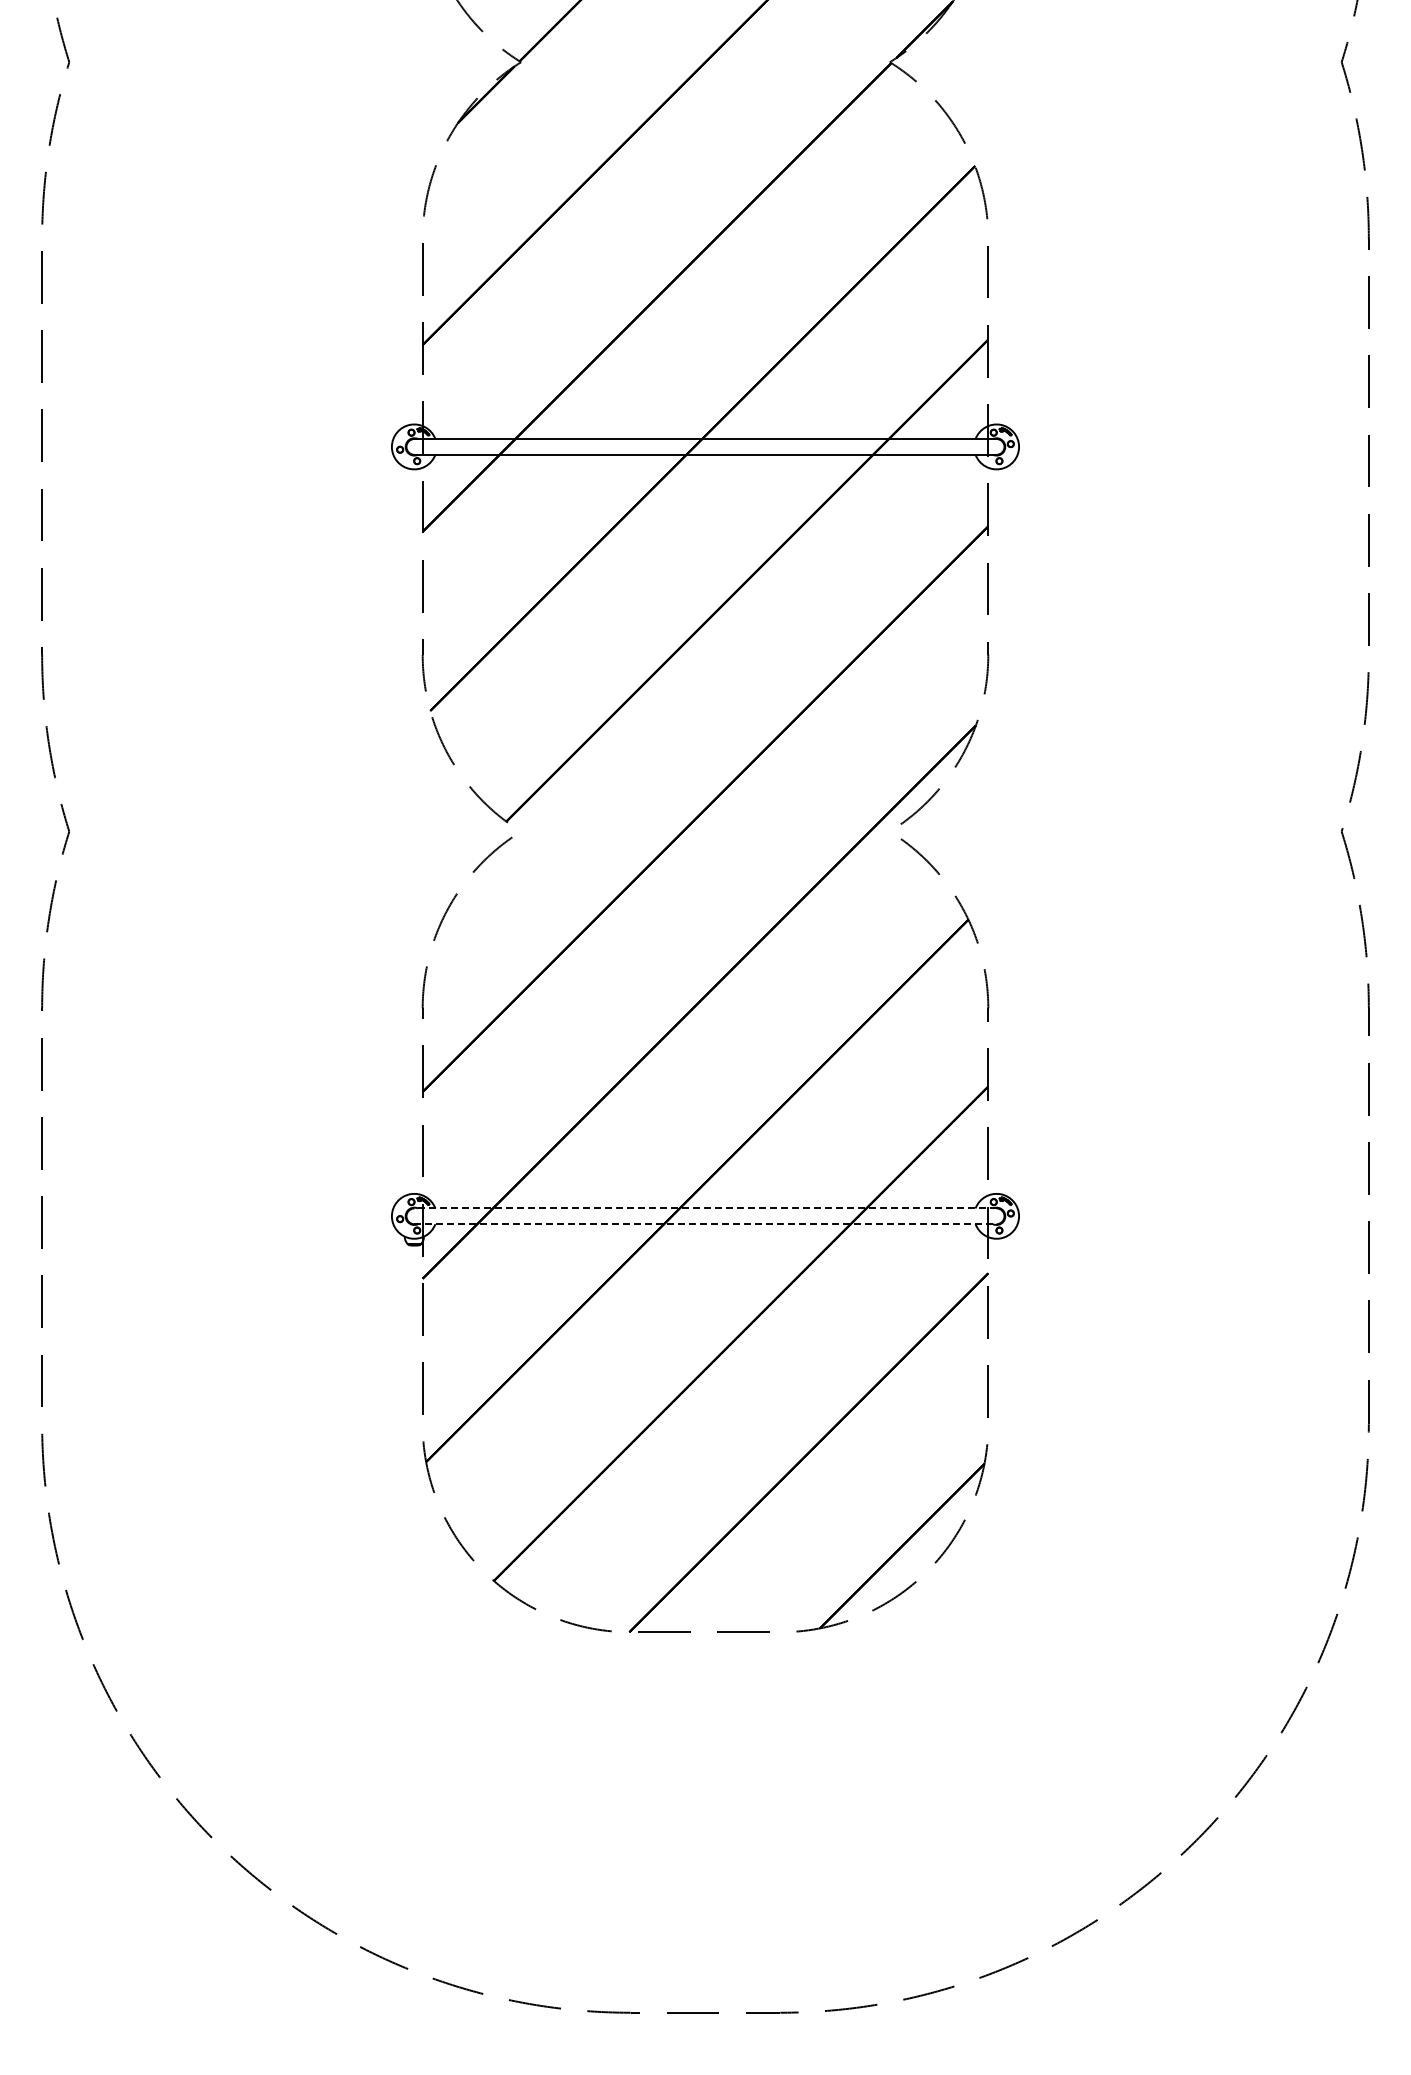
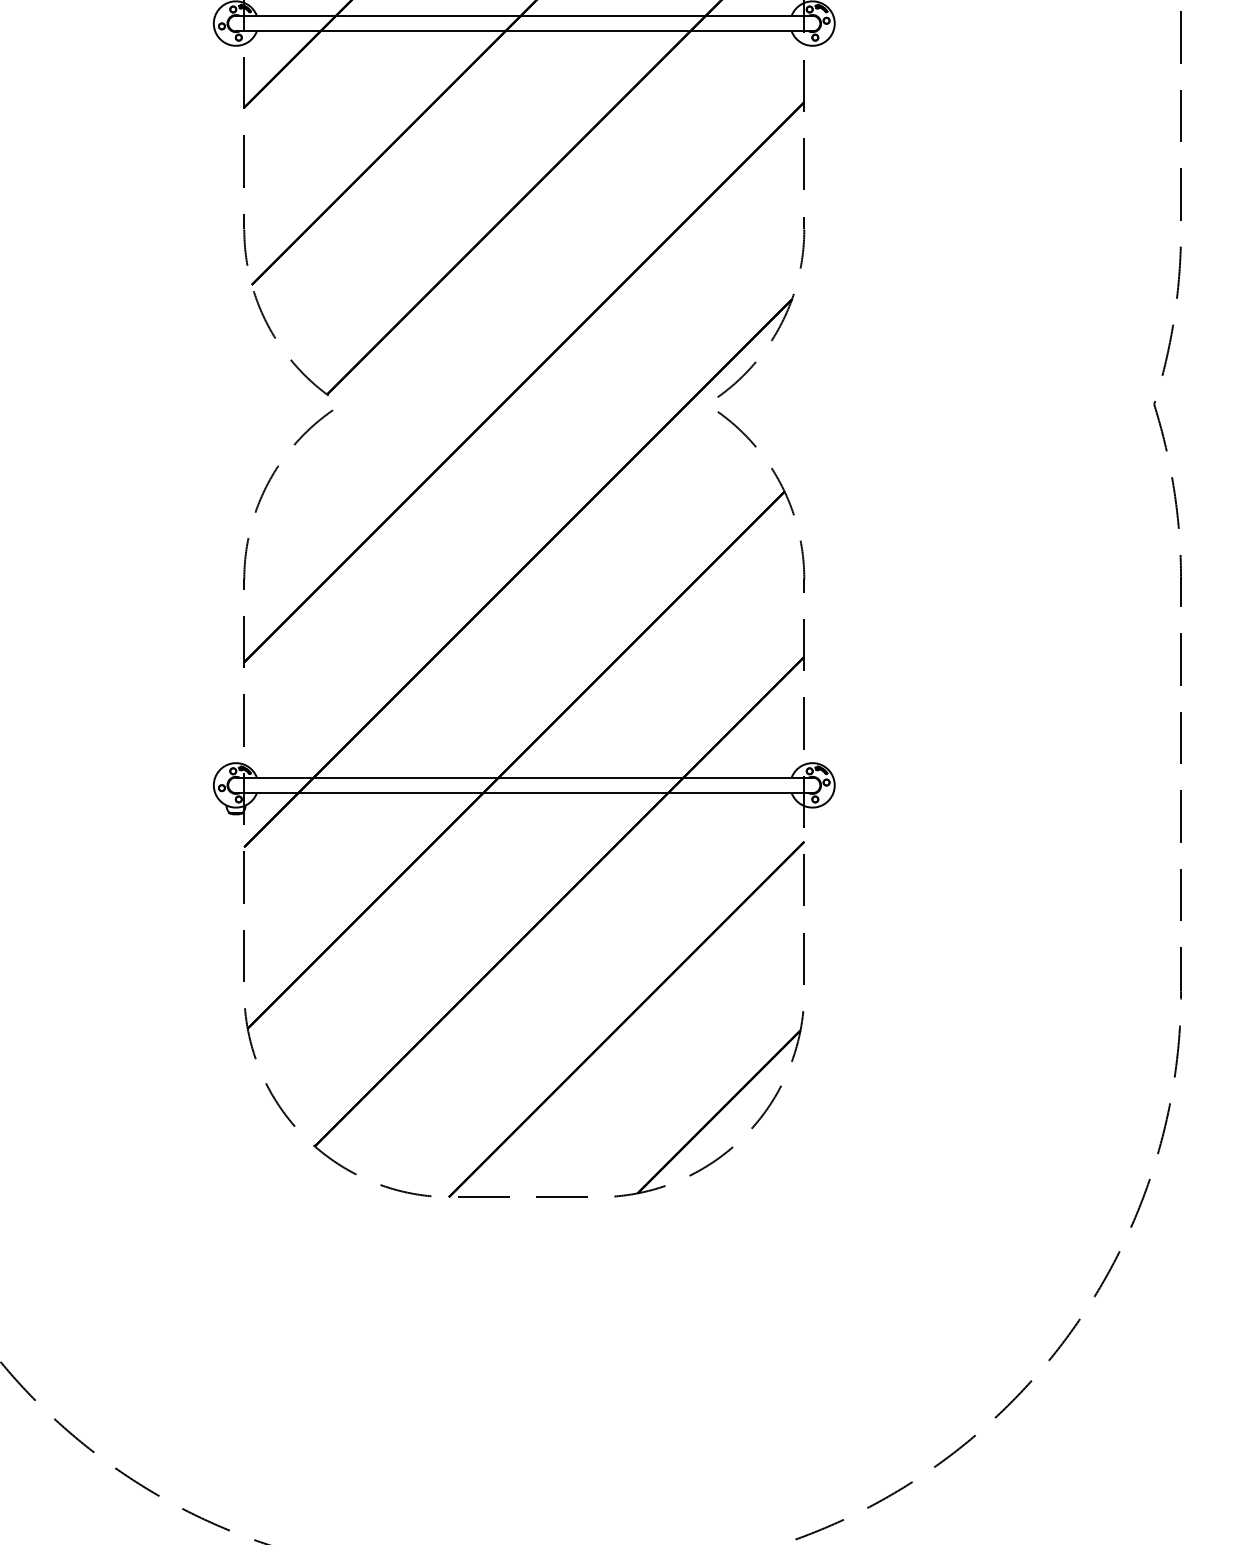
line: (705, 1208) -> (524, 777), dashed -> solid
line: (705, 1224) -> (524, 793), dashed -> solid

